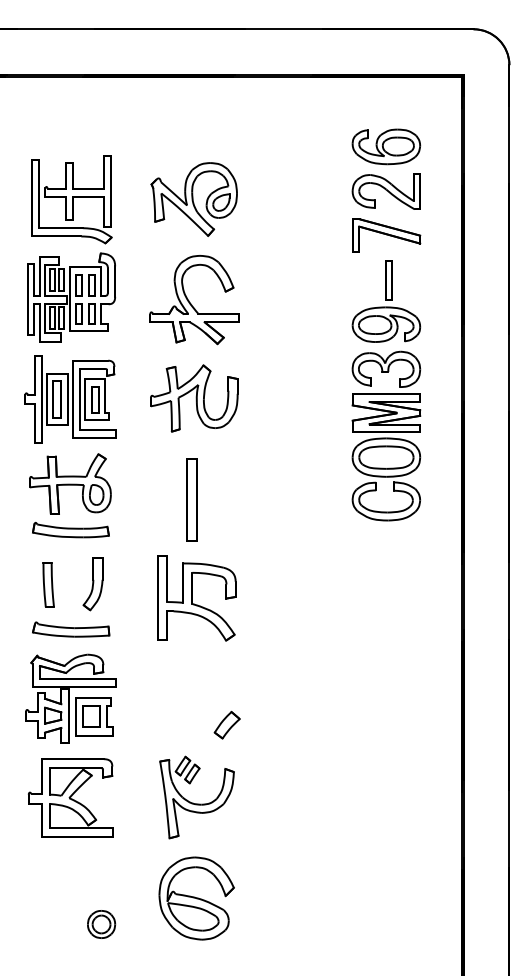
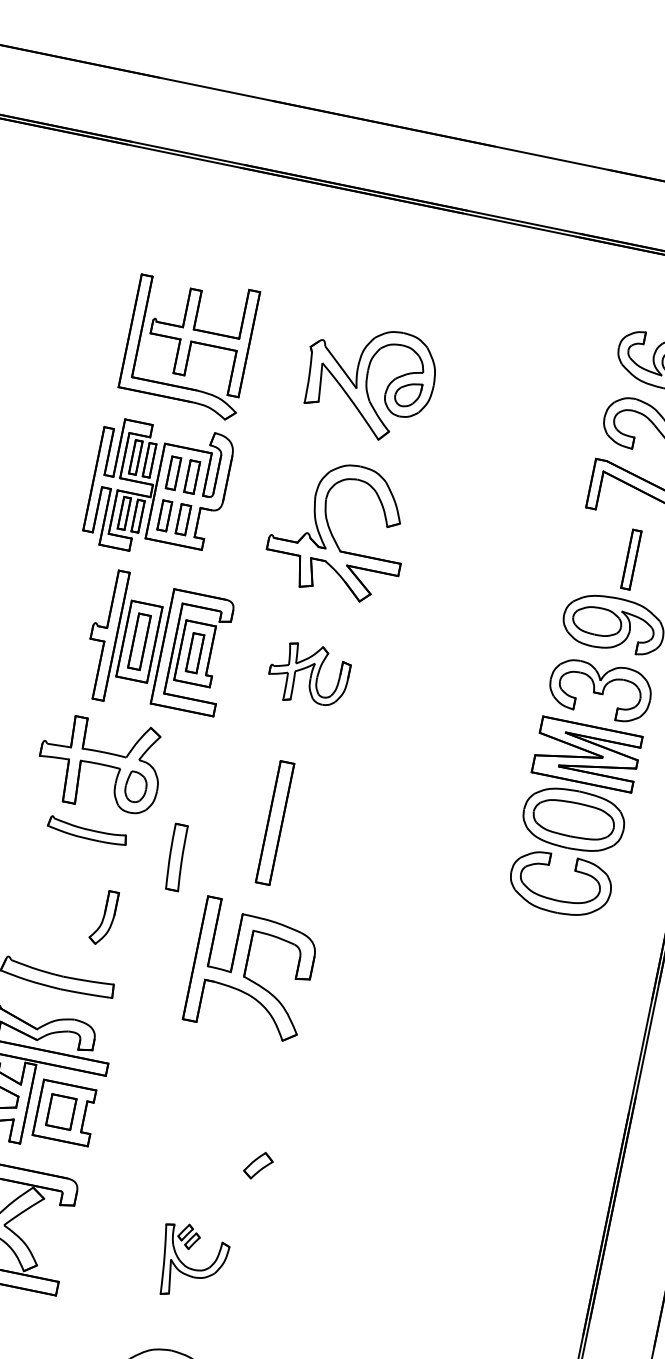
part: (194, 398) -> (309, 674), size x0.6
part: (70, 399) -> (158, 645), moved
part: (70, 529) -> (87, 830), size x0.7
part: (48, 584) -> (176, 856), moved
part: (92, 584) -> (102, 917), size x0.7
part: (226, 725) -> (257, 1165), size x0.7
part: (196, 797) -> (191, 1262), size x0.6

